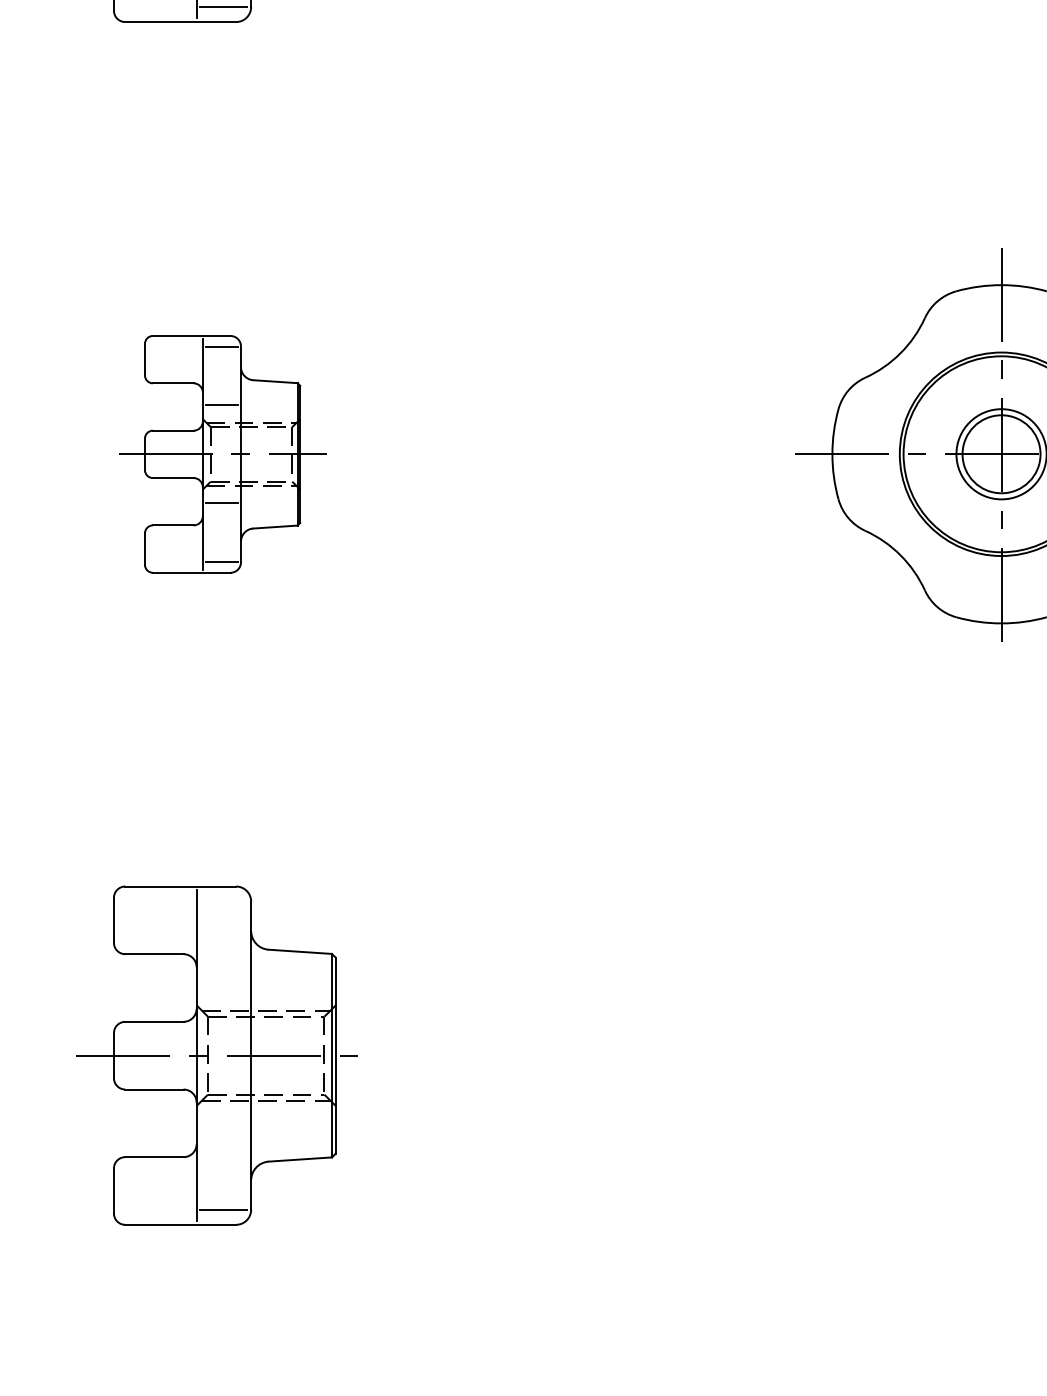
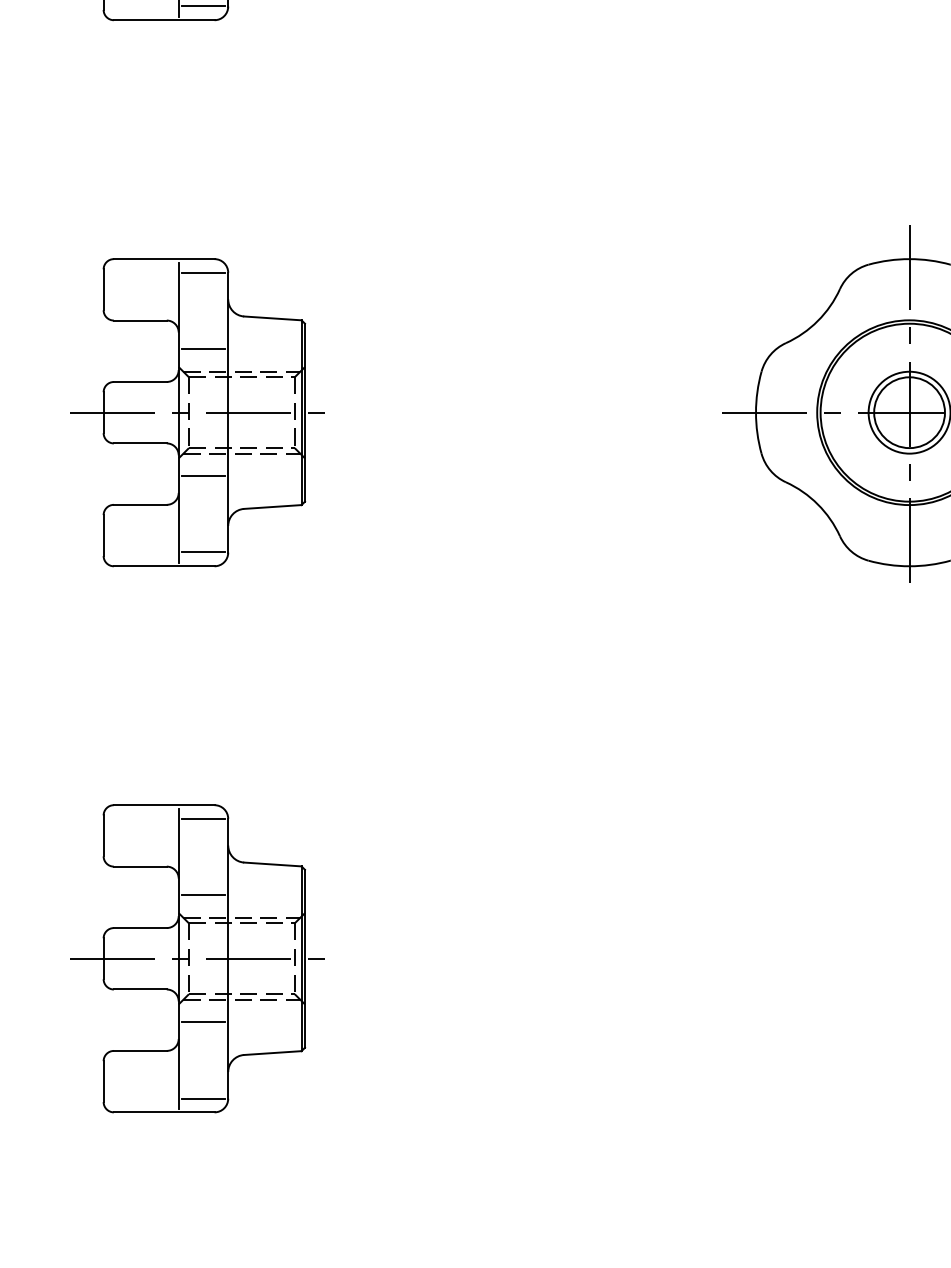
part: (217, 454) -> (197, 412), size x1.43
line: (223, 902) -> (203, 819), added
line: (223, 985) -> (203, 895), added
line: (223, 1125) -> (203, 1022), added

